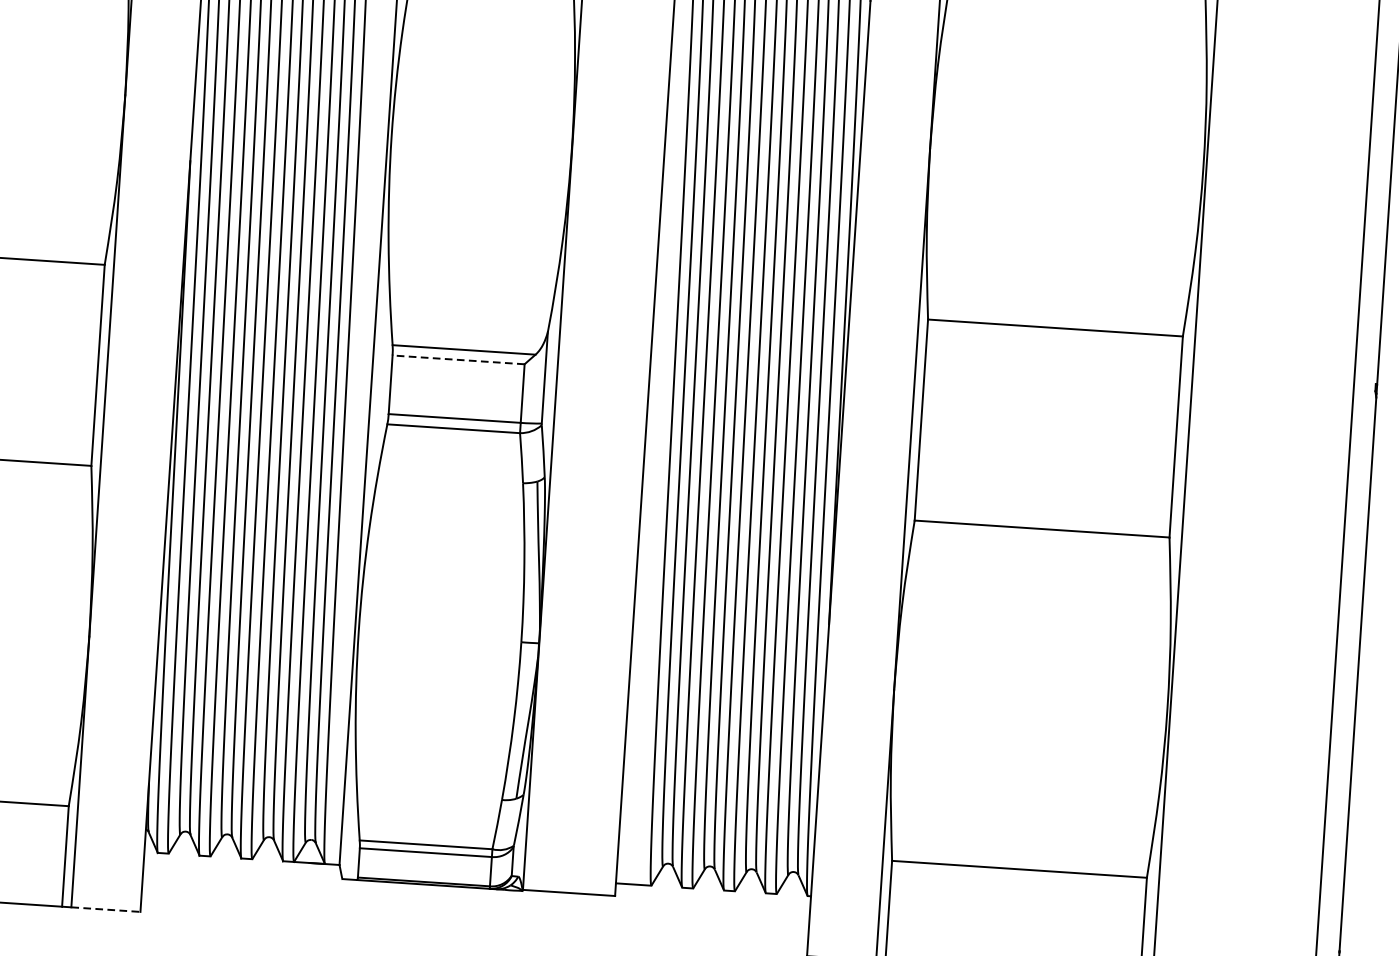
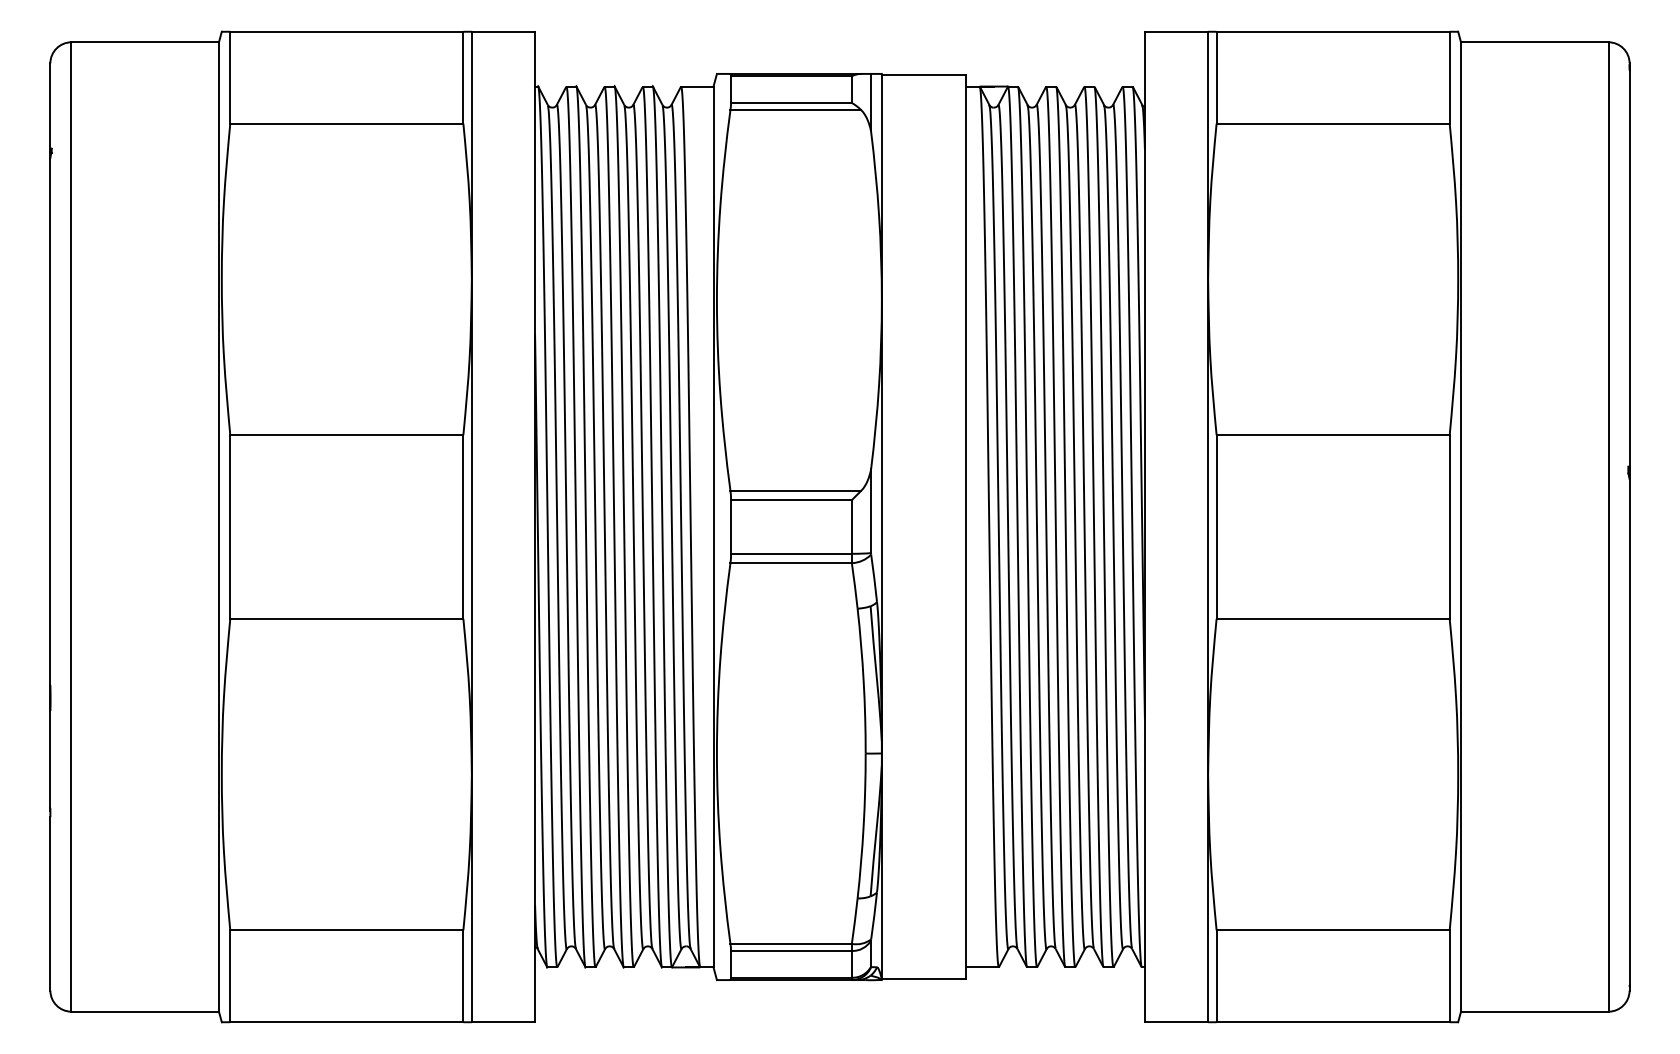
line: (457, 360) -> (790, 500), dashed -> solid
line: (105, 909) -> (503, 1022), dashed -> solid

